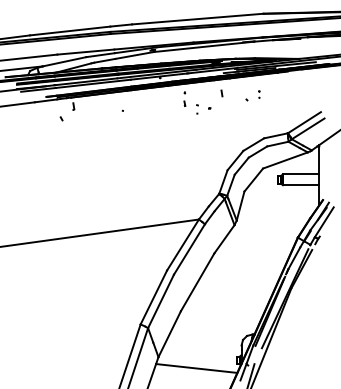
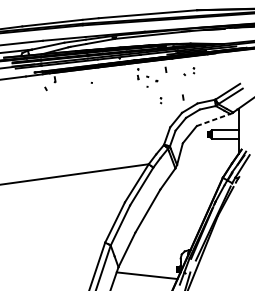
part: (197, 109) -> (147, 81), size x1.6
line: (244, 130) -> (182, 97), added
part: (215, 134) -> (161, 100), added
line: (285, 160) -> (213, 120), solid -> dashed

